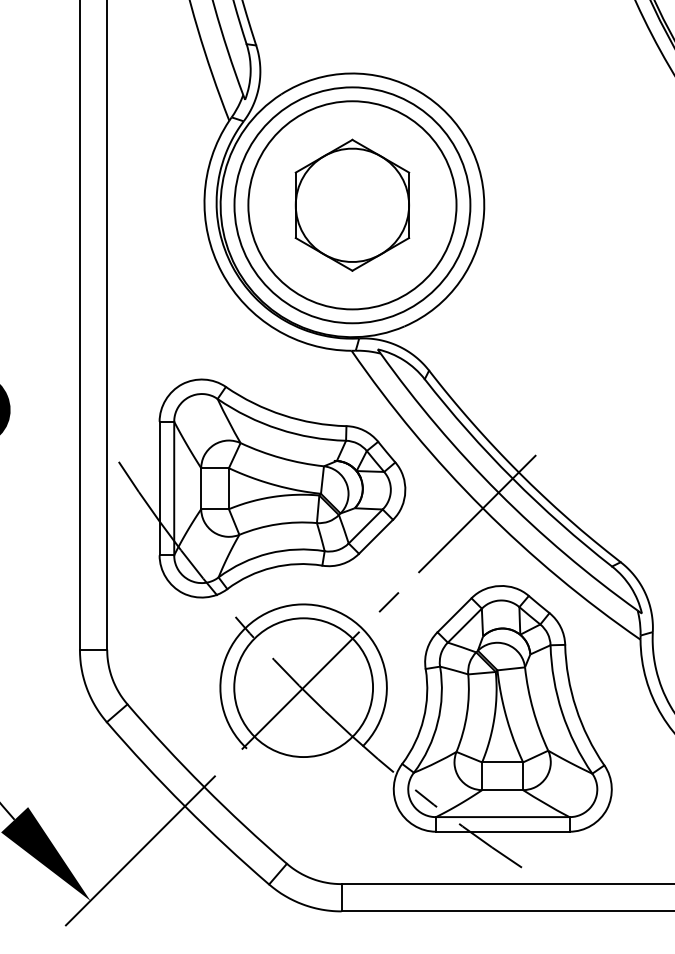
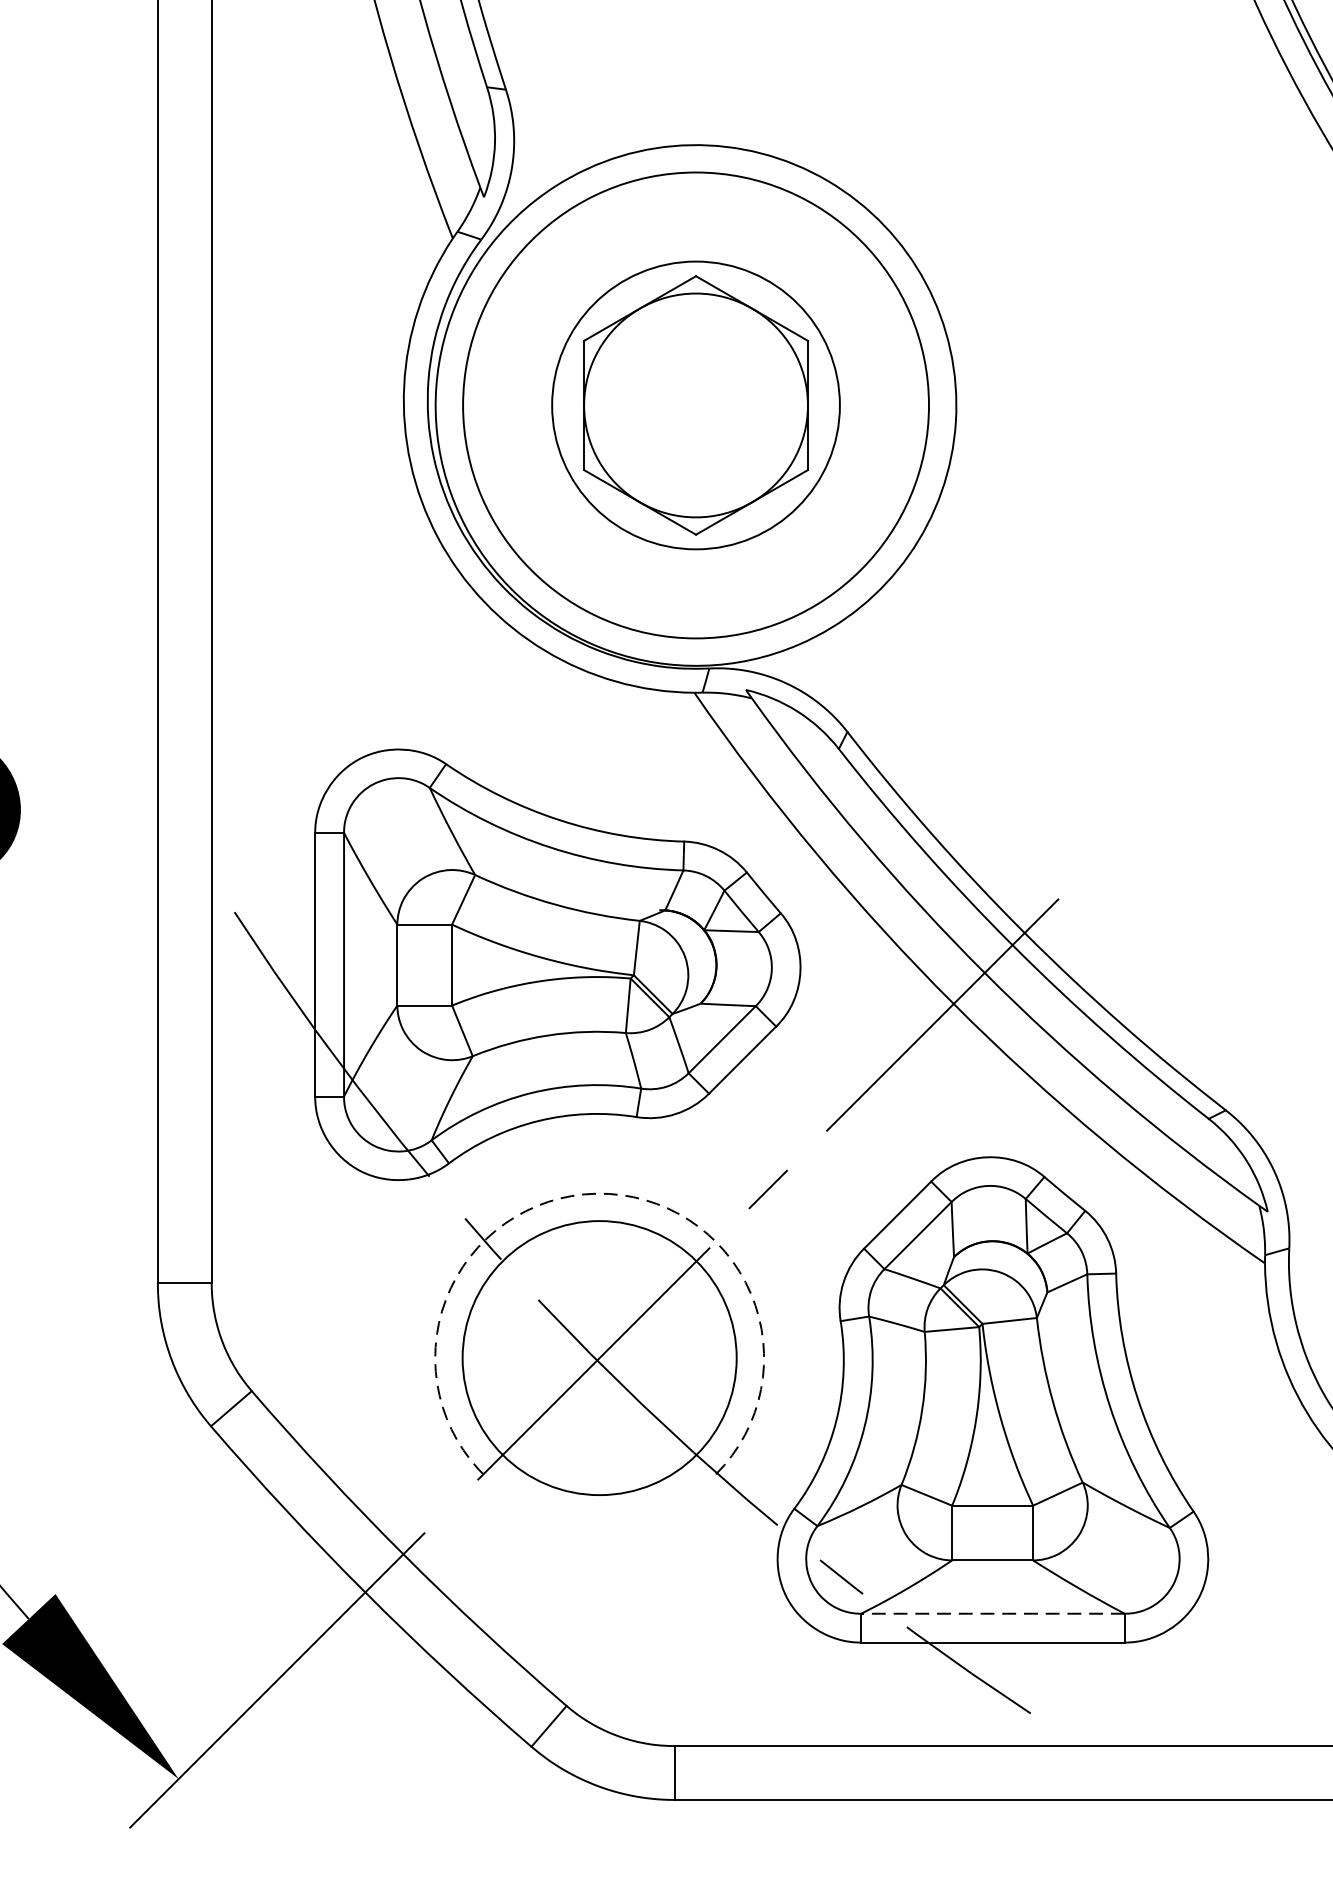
circle: (352, 205) -> (696, 405), size x0.7
arc: (302, 604) -> (597, 1193), solid -> dashed
line: (502, 817) -> (992, 1614), solid -> dashed

